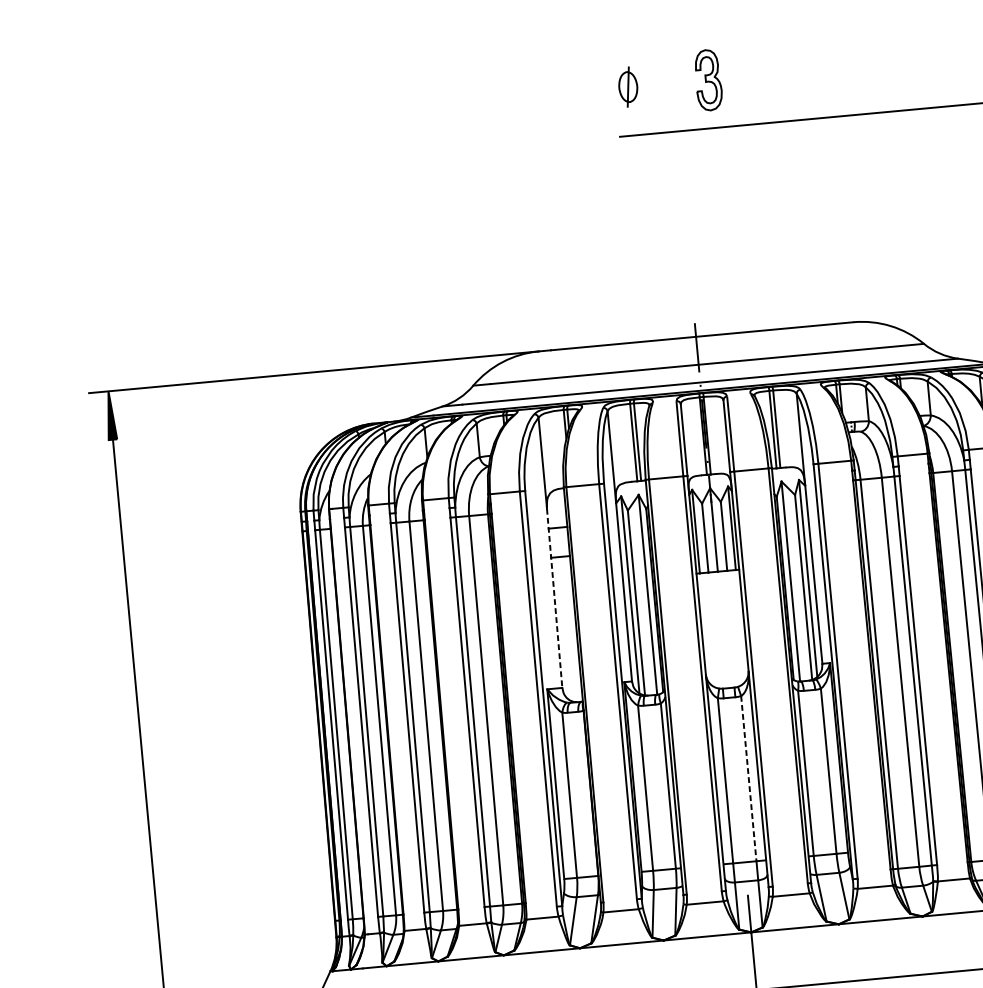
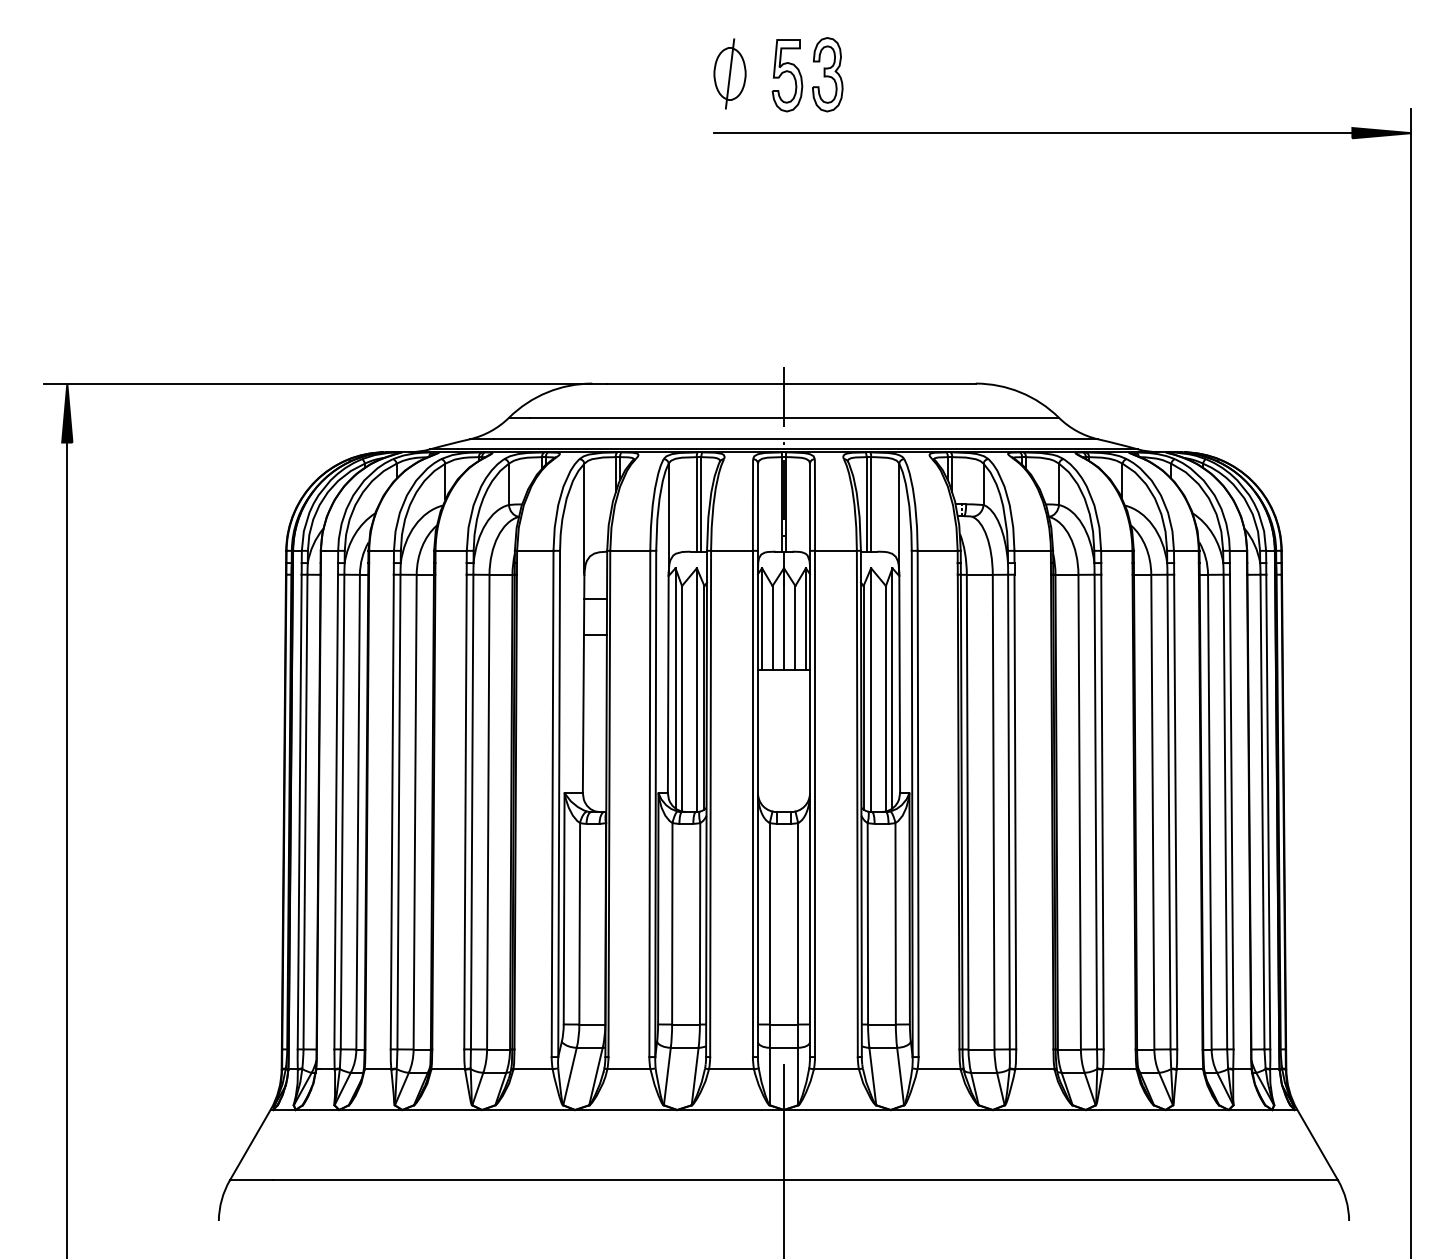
part: (675, 83) -> (787, 75), added
part: (627, 86) -> (729, 73), size x1.43
line: (554, 598) -> (583, 684), dashed -> solid
line: (749, 778) -> (798, 923), dashed -> solid

